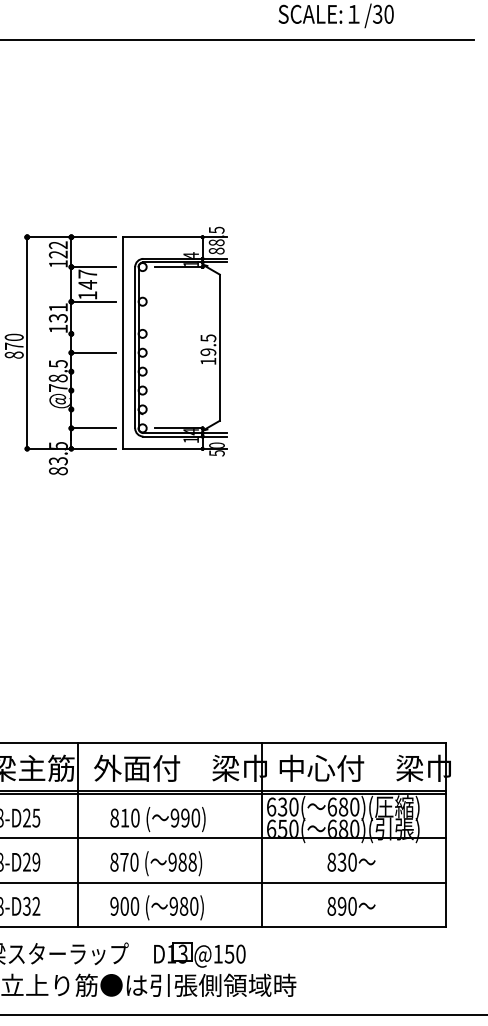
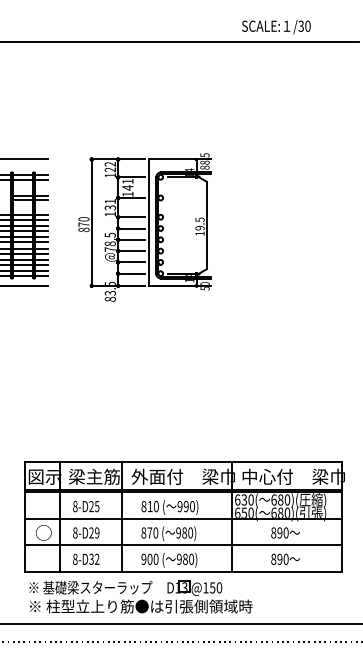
text: (87, 272) -> (127, 180), 147 -> 141
line: (93, 334) -> (131, 217), added
line: (93, 371) -> (131, 239), added
line: (93, 391) -> (131, 251), added
line: (93, 409) -> (131, 262), added
text: (192, 863) -> (190, 533), 988) -> 980)
text: (341, 863) -> (279, 533), 830 -> 890

